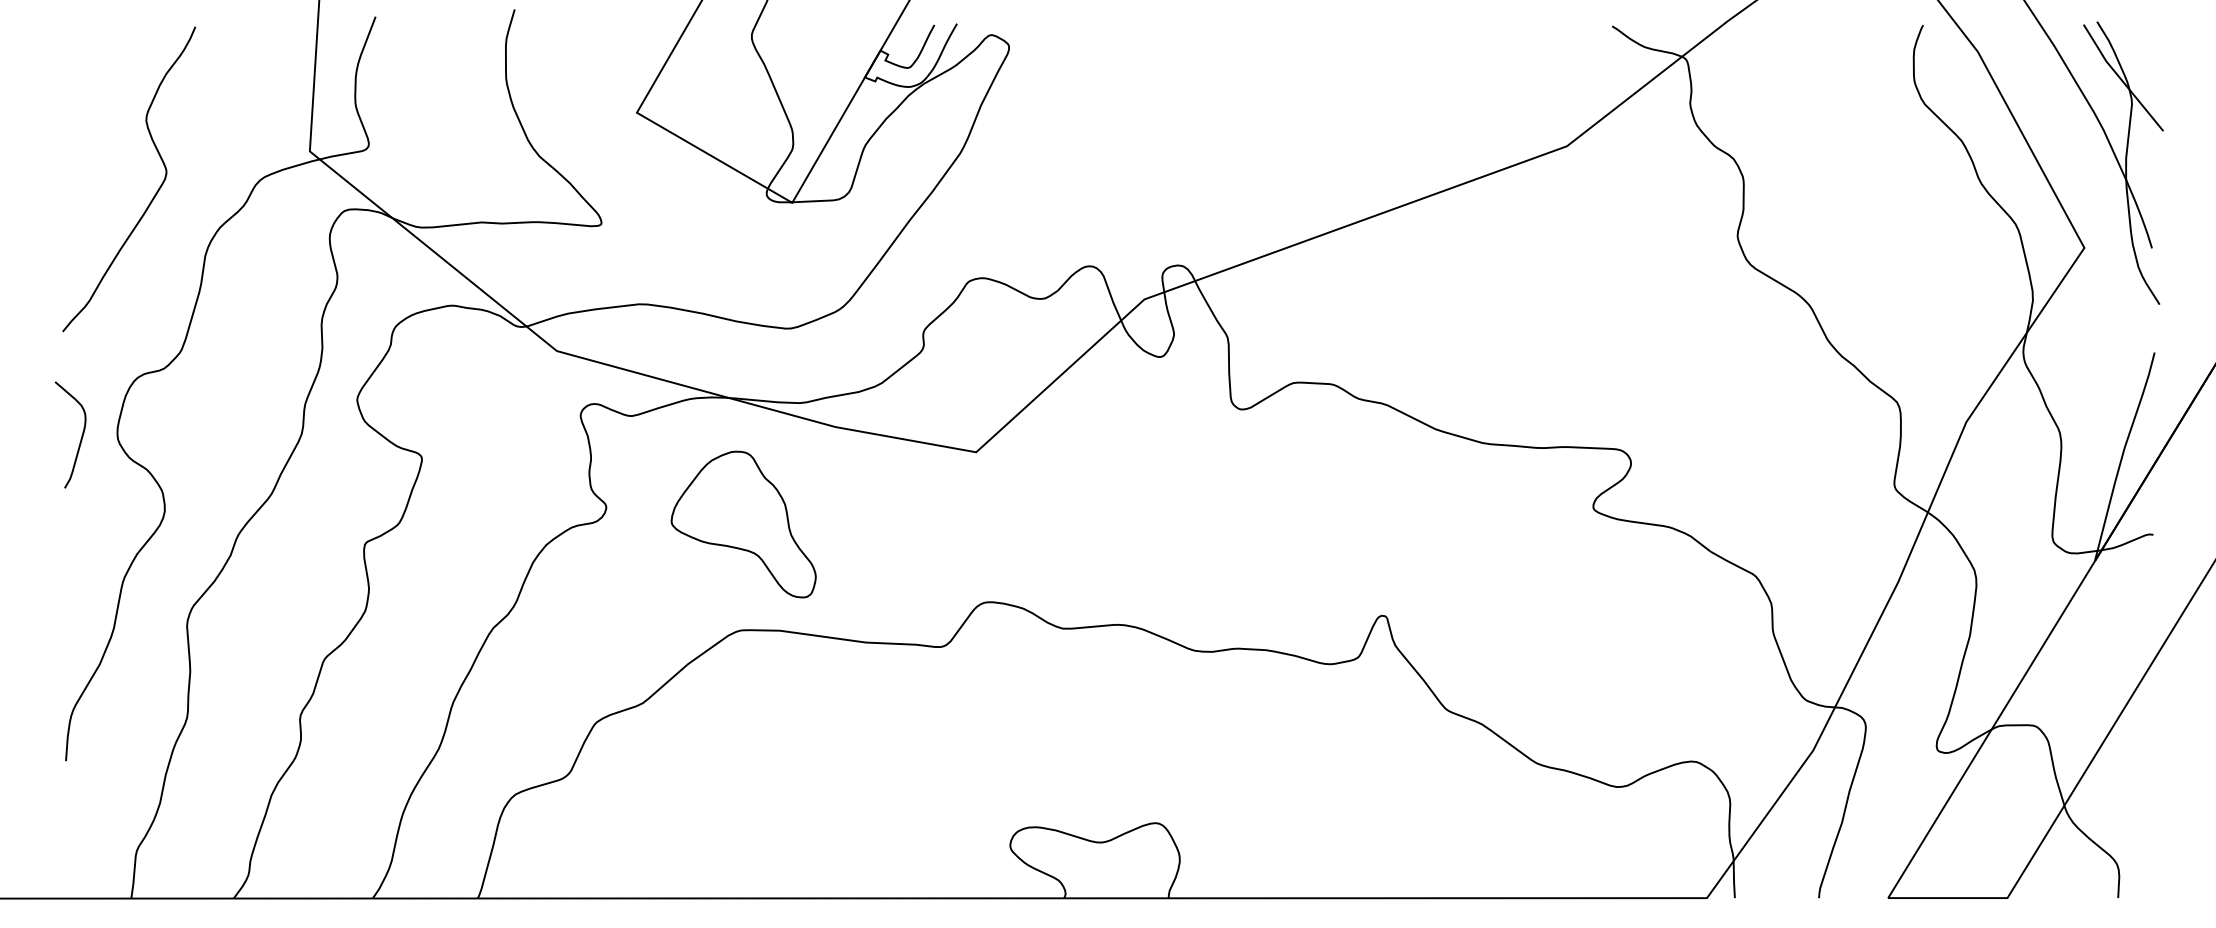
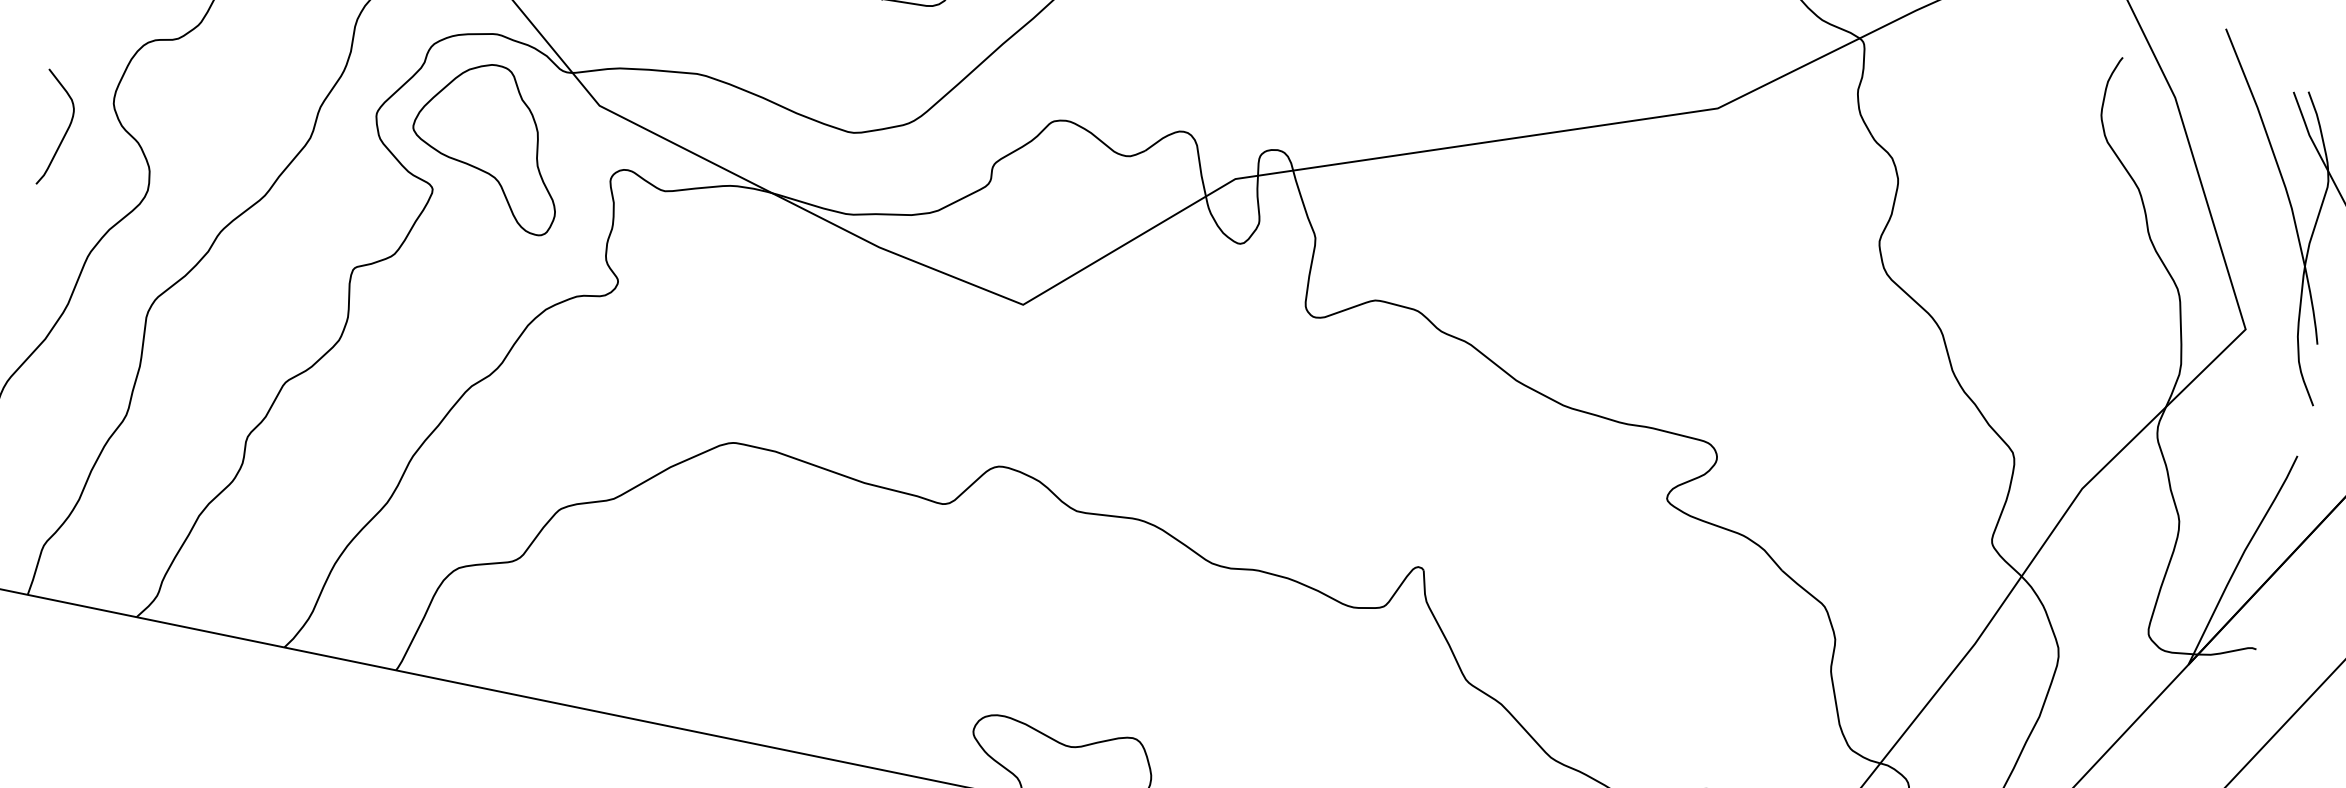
curve: (80, 438) -> (63, 134), moved
part: (743, 524) -> (489, 144), moved

